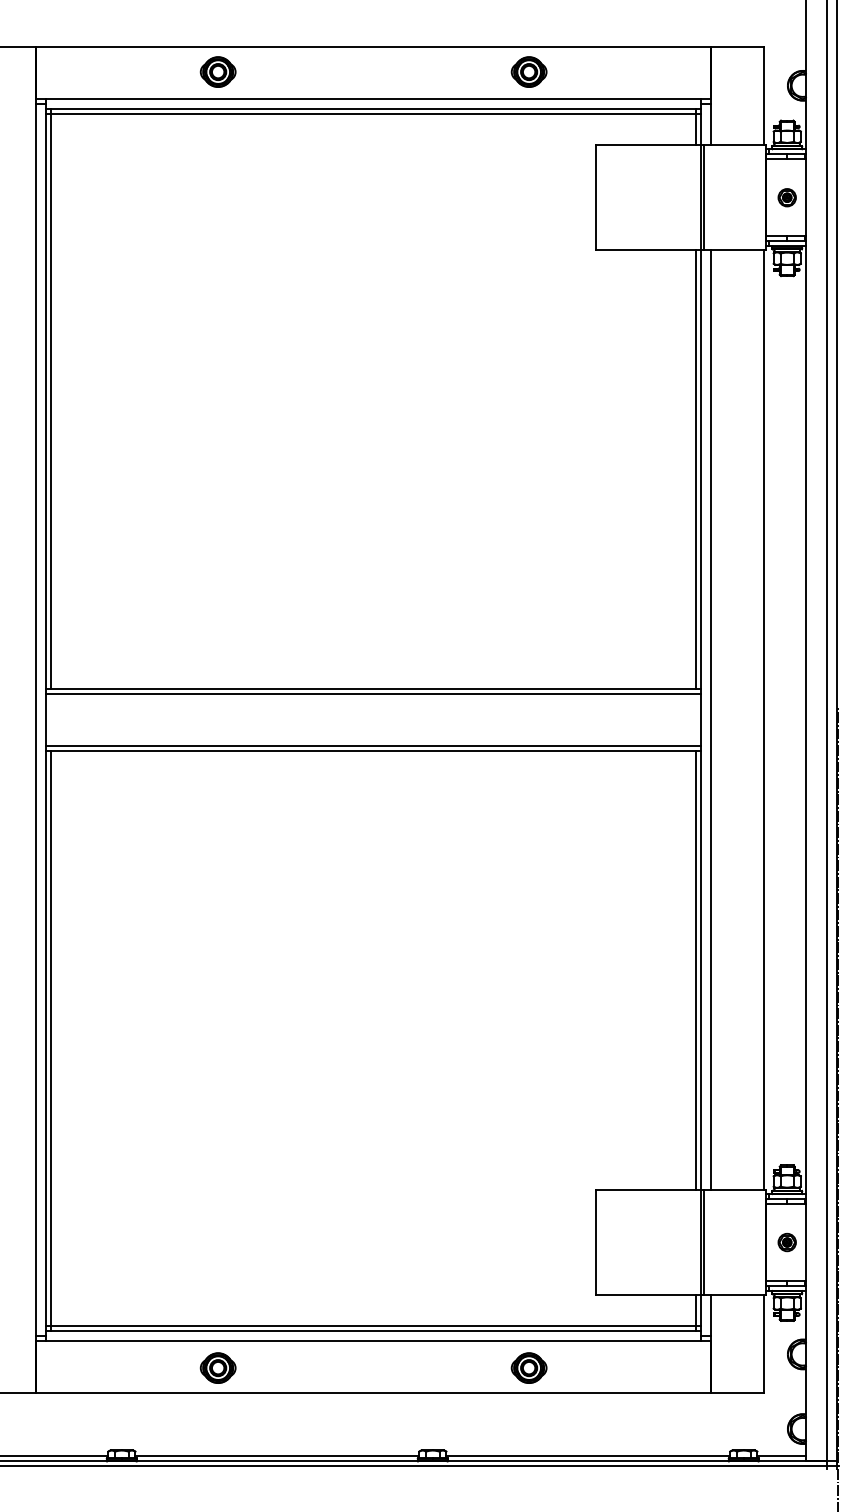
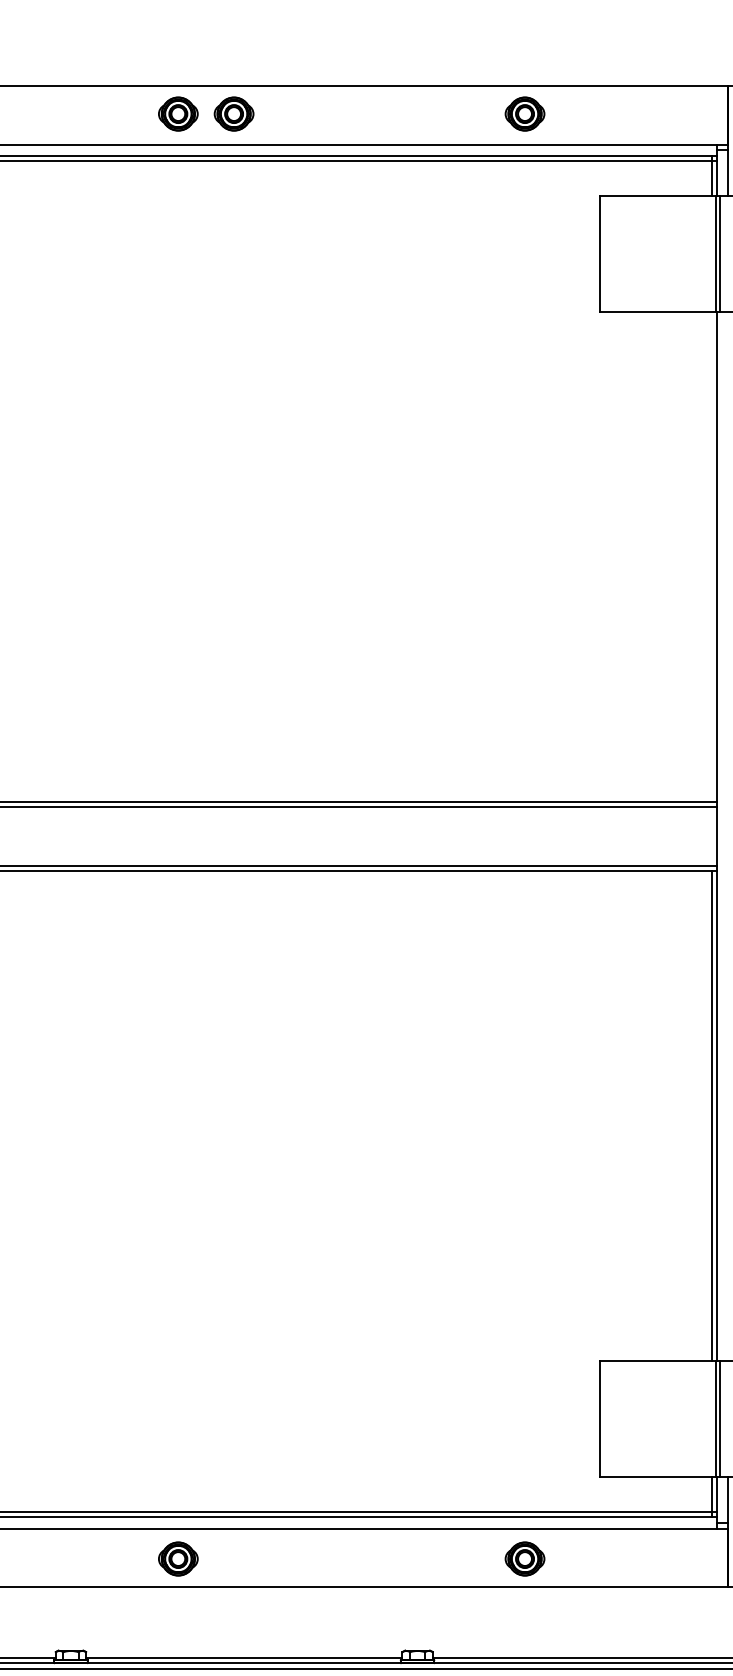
part: (267, 71) -> (233, 113), added
line: (696, 469) -> (711, 557), removed
line: (711, 719) -> (728, 835), removed

